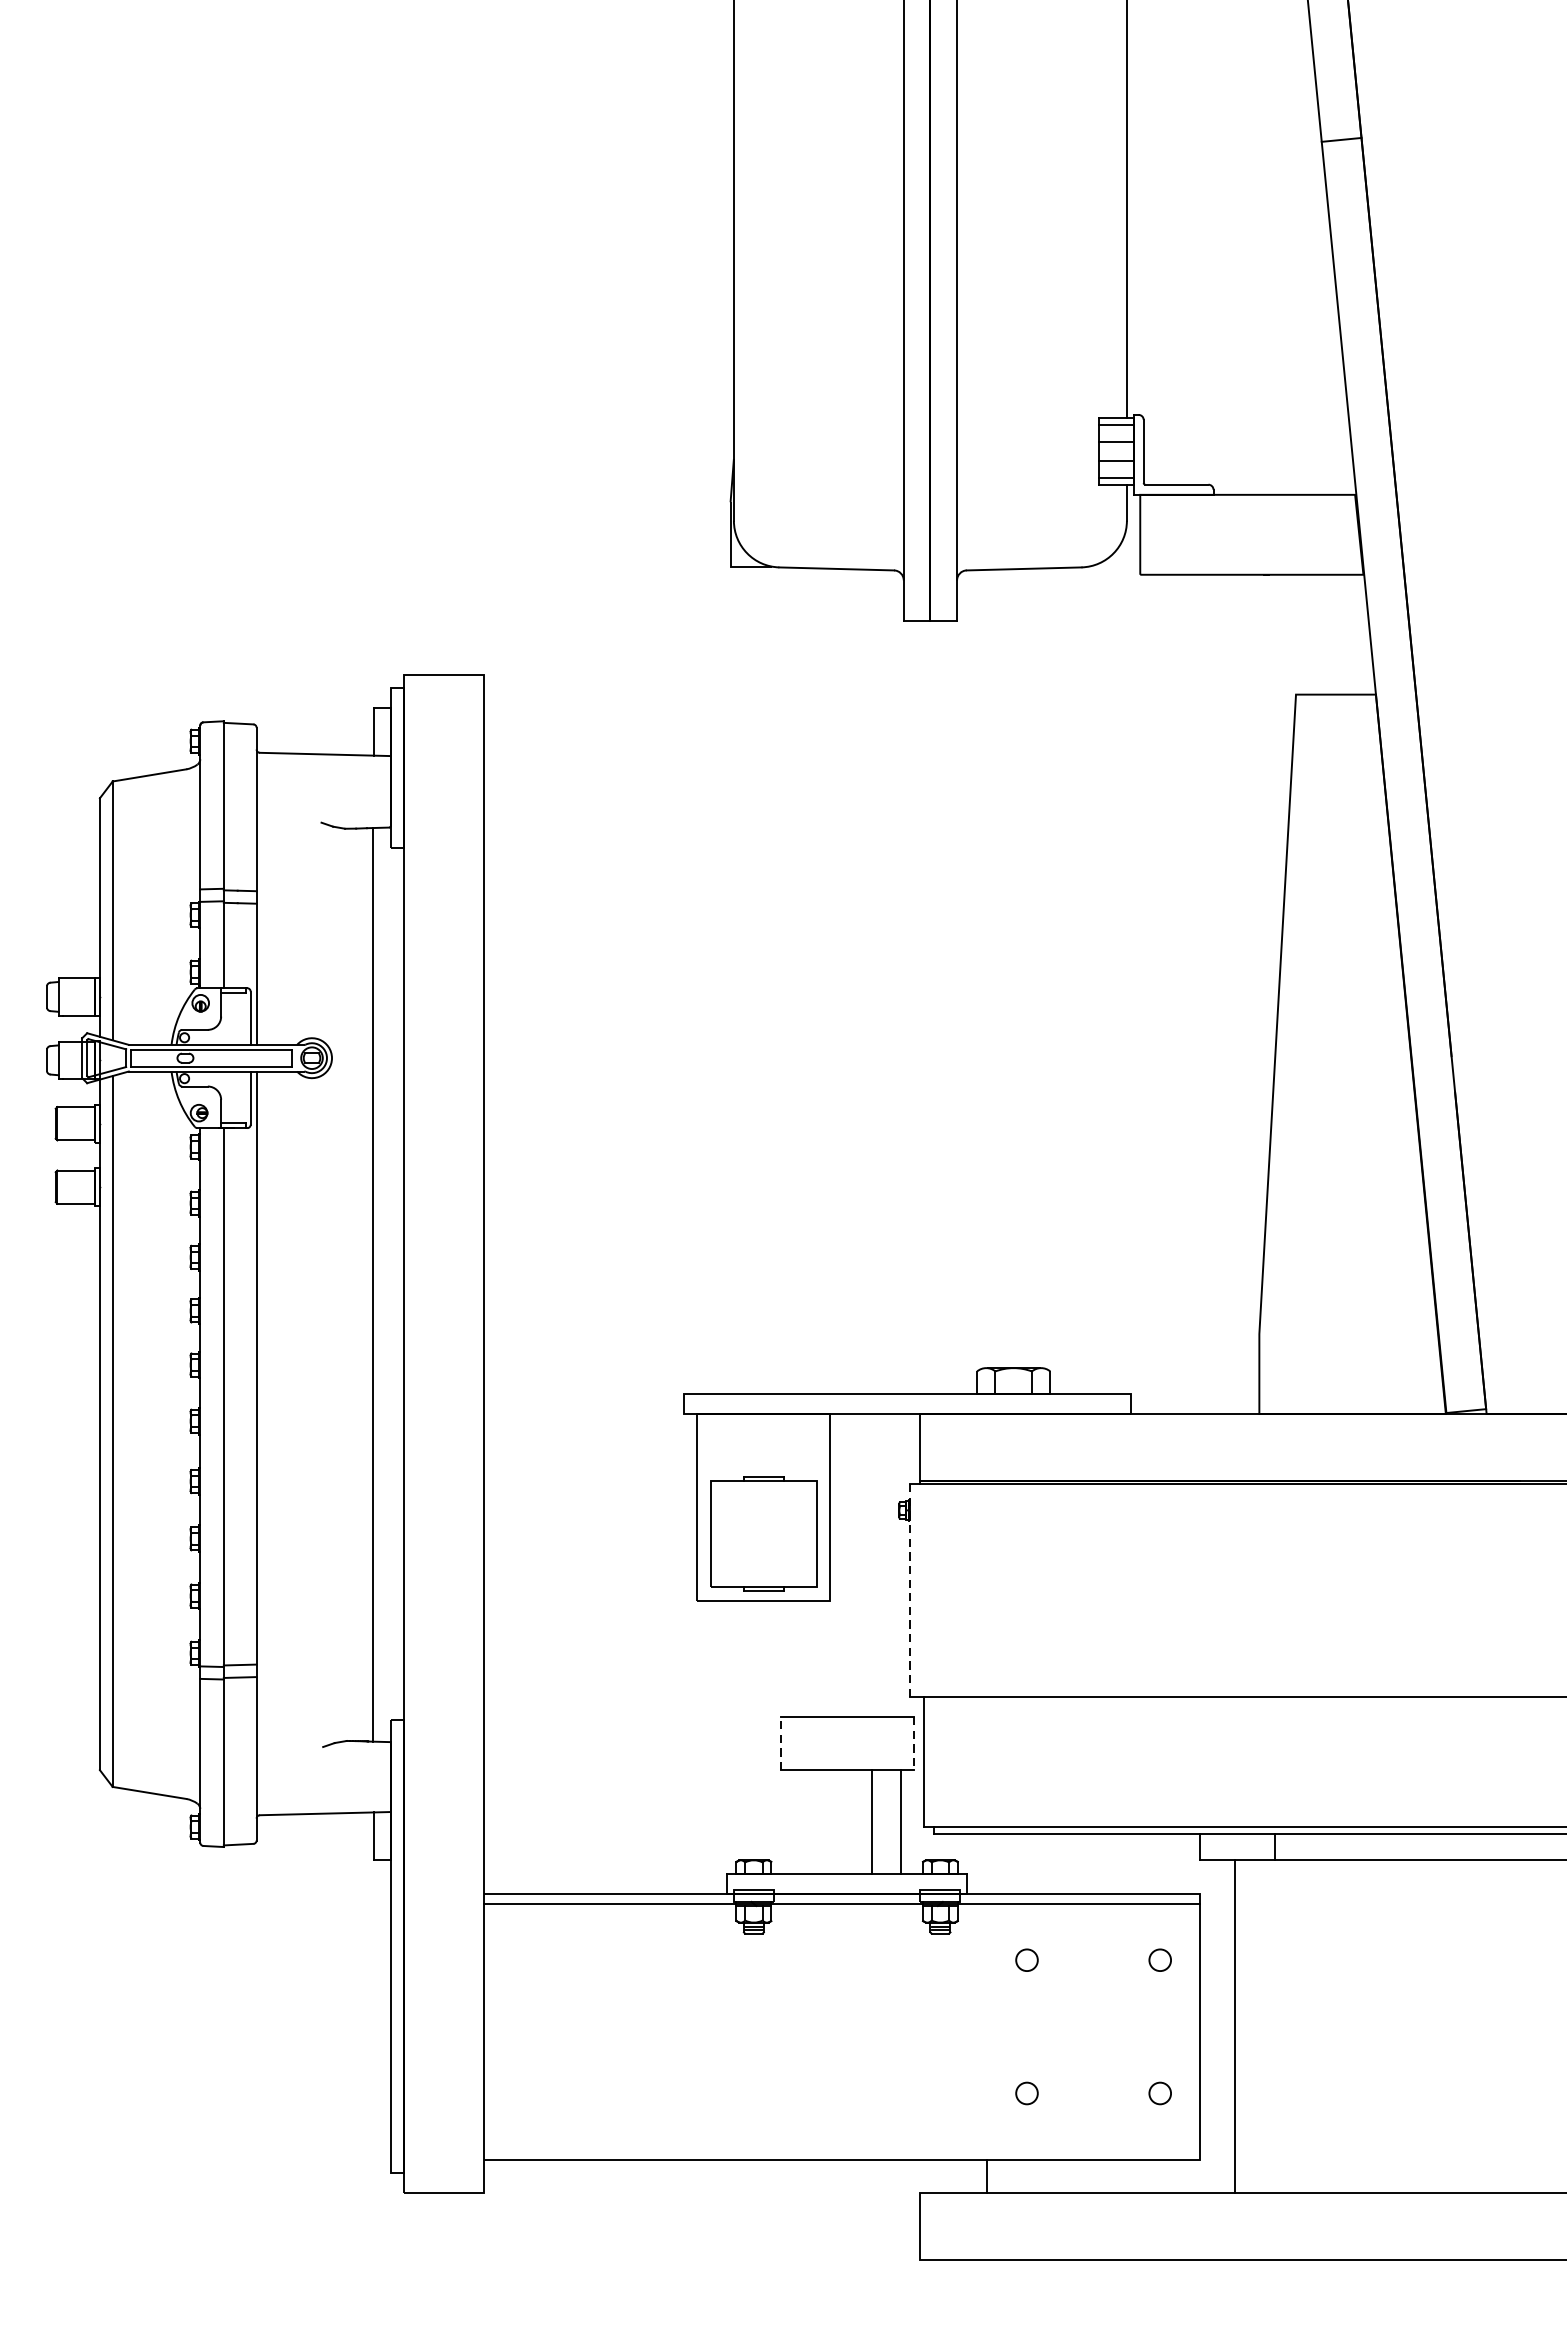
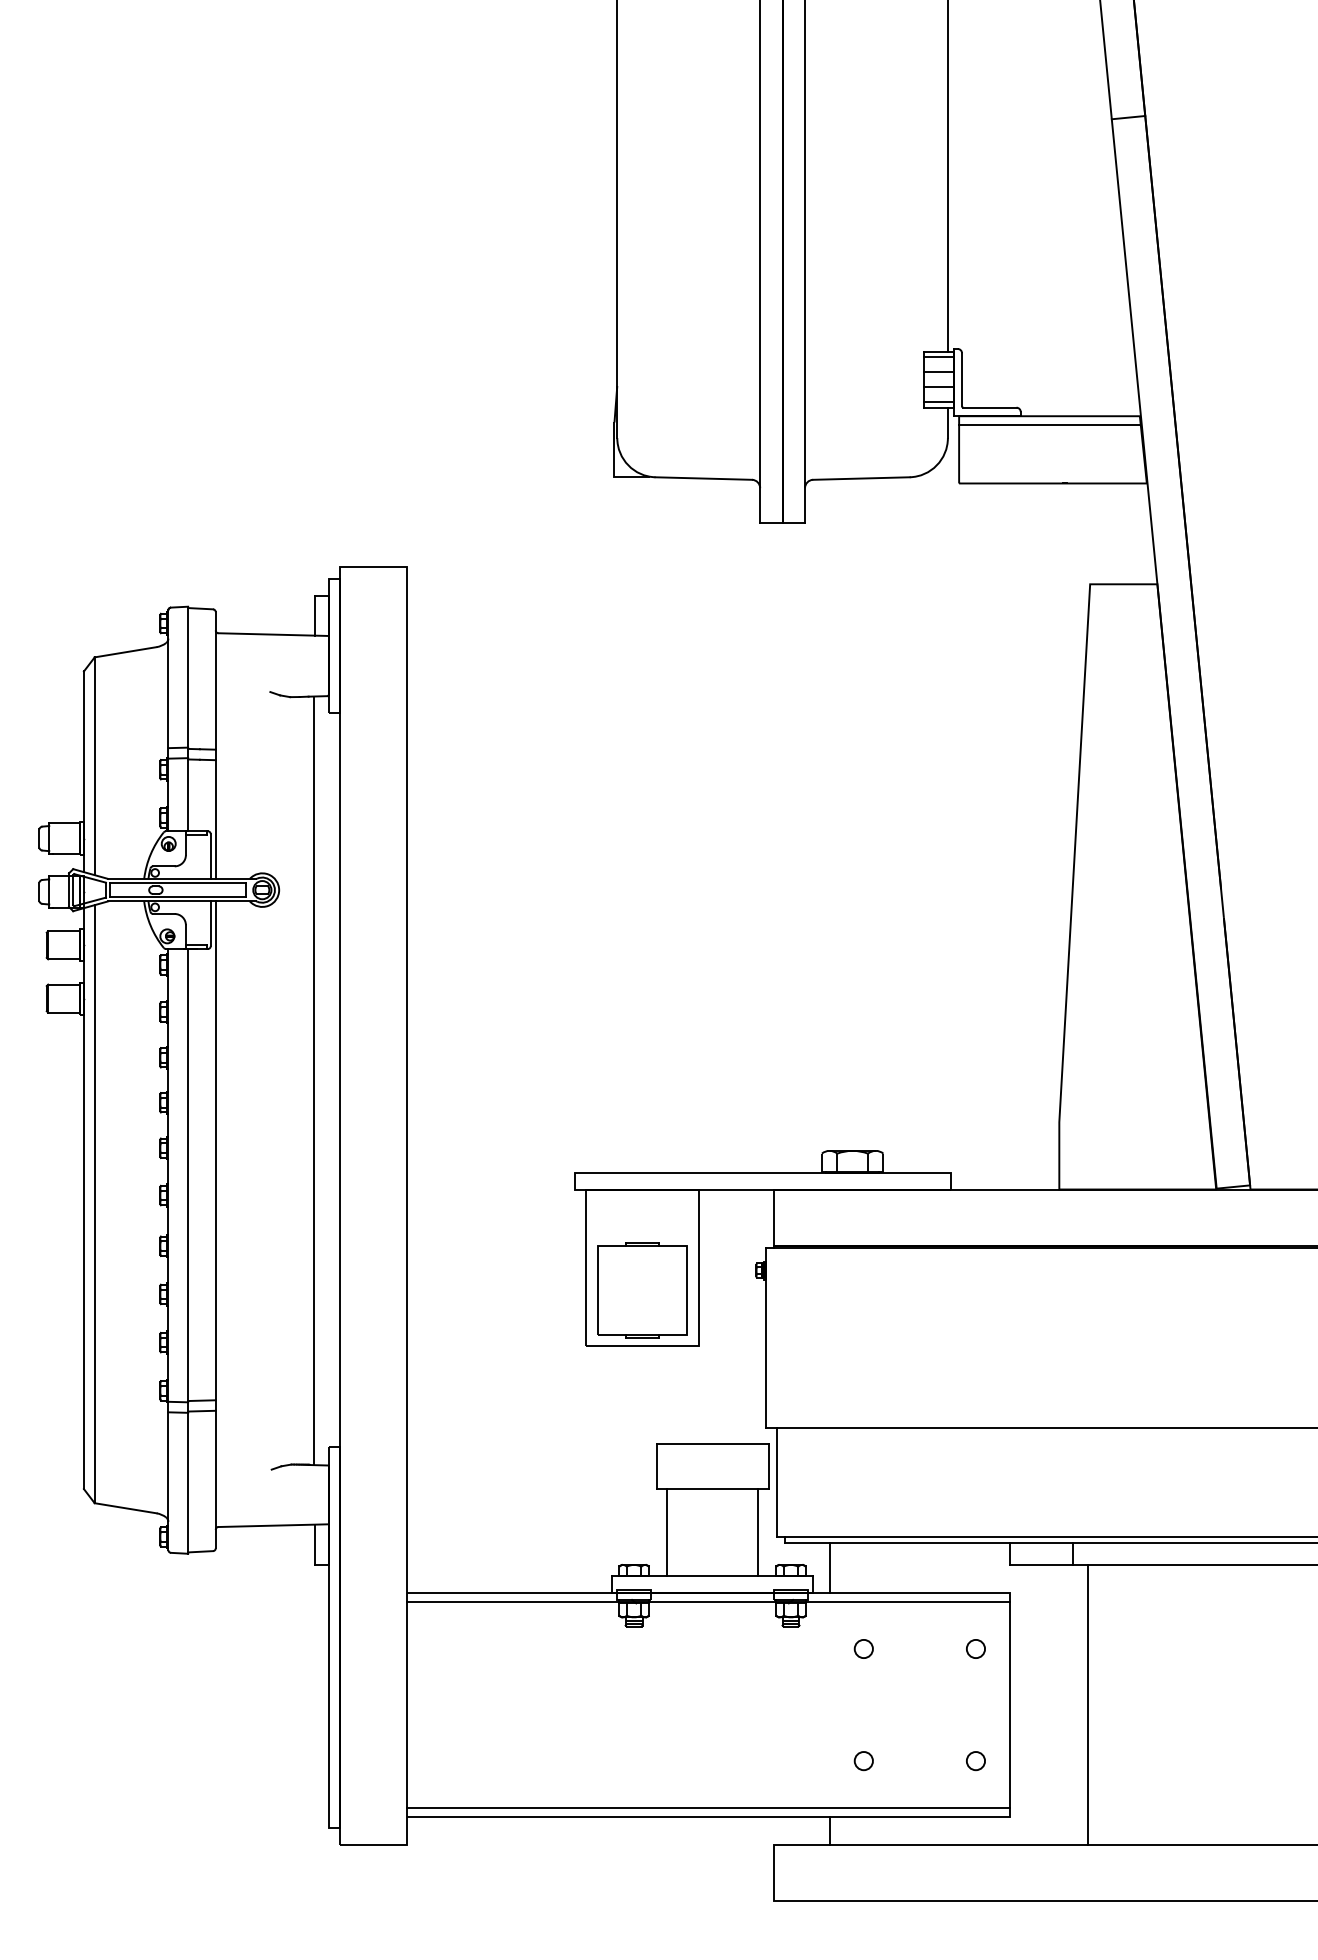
line: (1247, 504) -> (1049, 424), added
line: (910, 1589) -> (765, 1337), dashed -> solid
line: (780, 1743) -> (656, 1466), dashed -> solid
line: (913, 1744) -> (768, 1467), dashed -> solid
line: (872, 1821) -> (667, 1532), moved
line: (987, 1863) -> (830, 1567), added
line: (1235, 2026) -> (1088, 1704), moved
line: (842, 2149) -> (708, 1808), added

